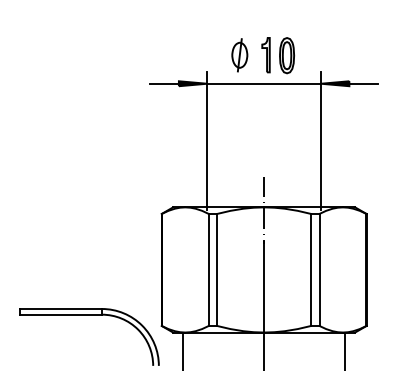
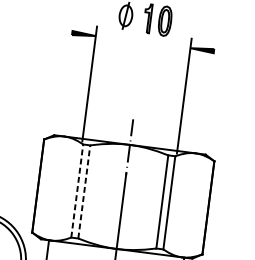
line: (164, 83) -> (60, 31), removed
line: (264, 83) -> (143, 41), removed
line: (363, 83) -> (225, 52), removed
line: (208, 269) -> (77, 190), solid -> dashed
line: (217, 269) -> (84, 191), solid -> dashed

